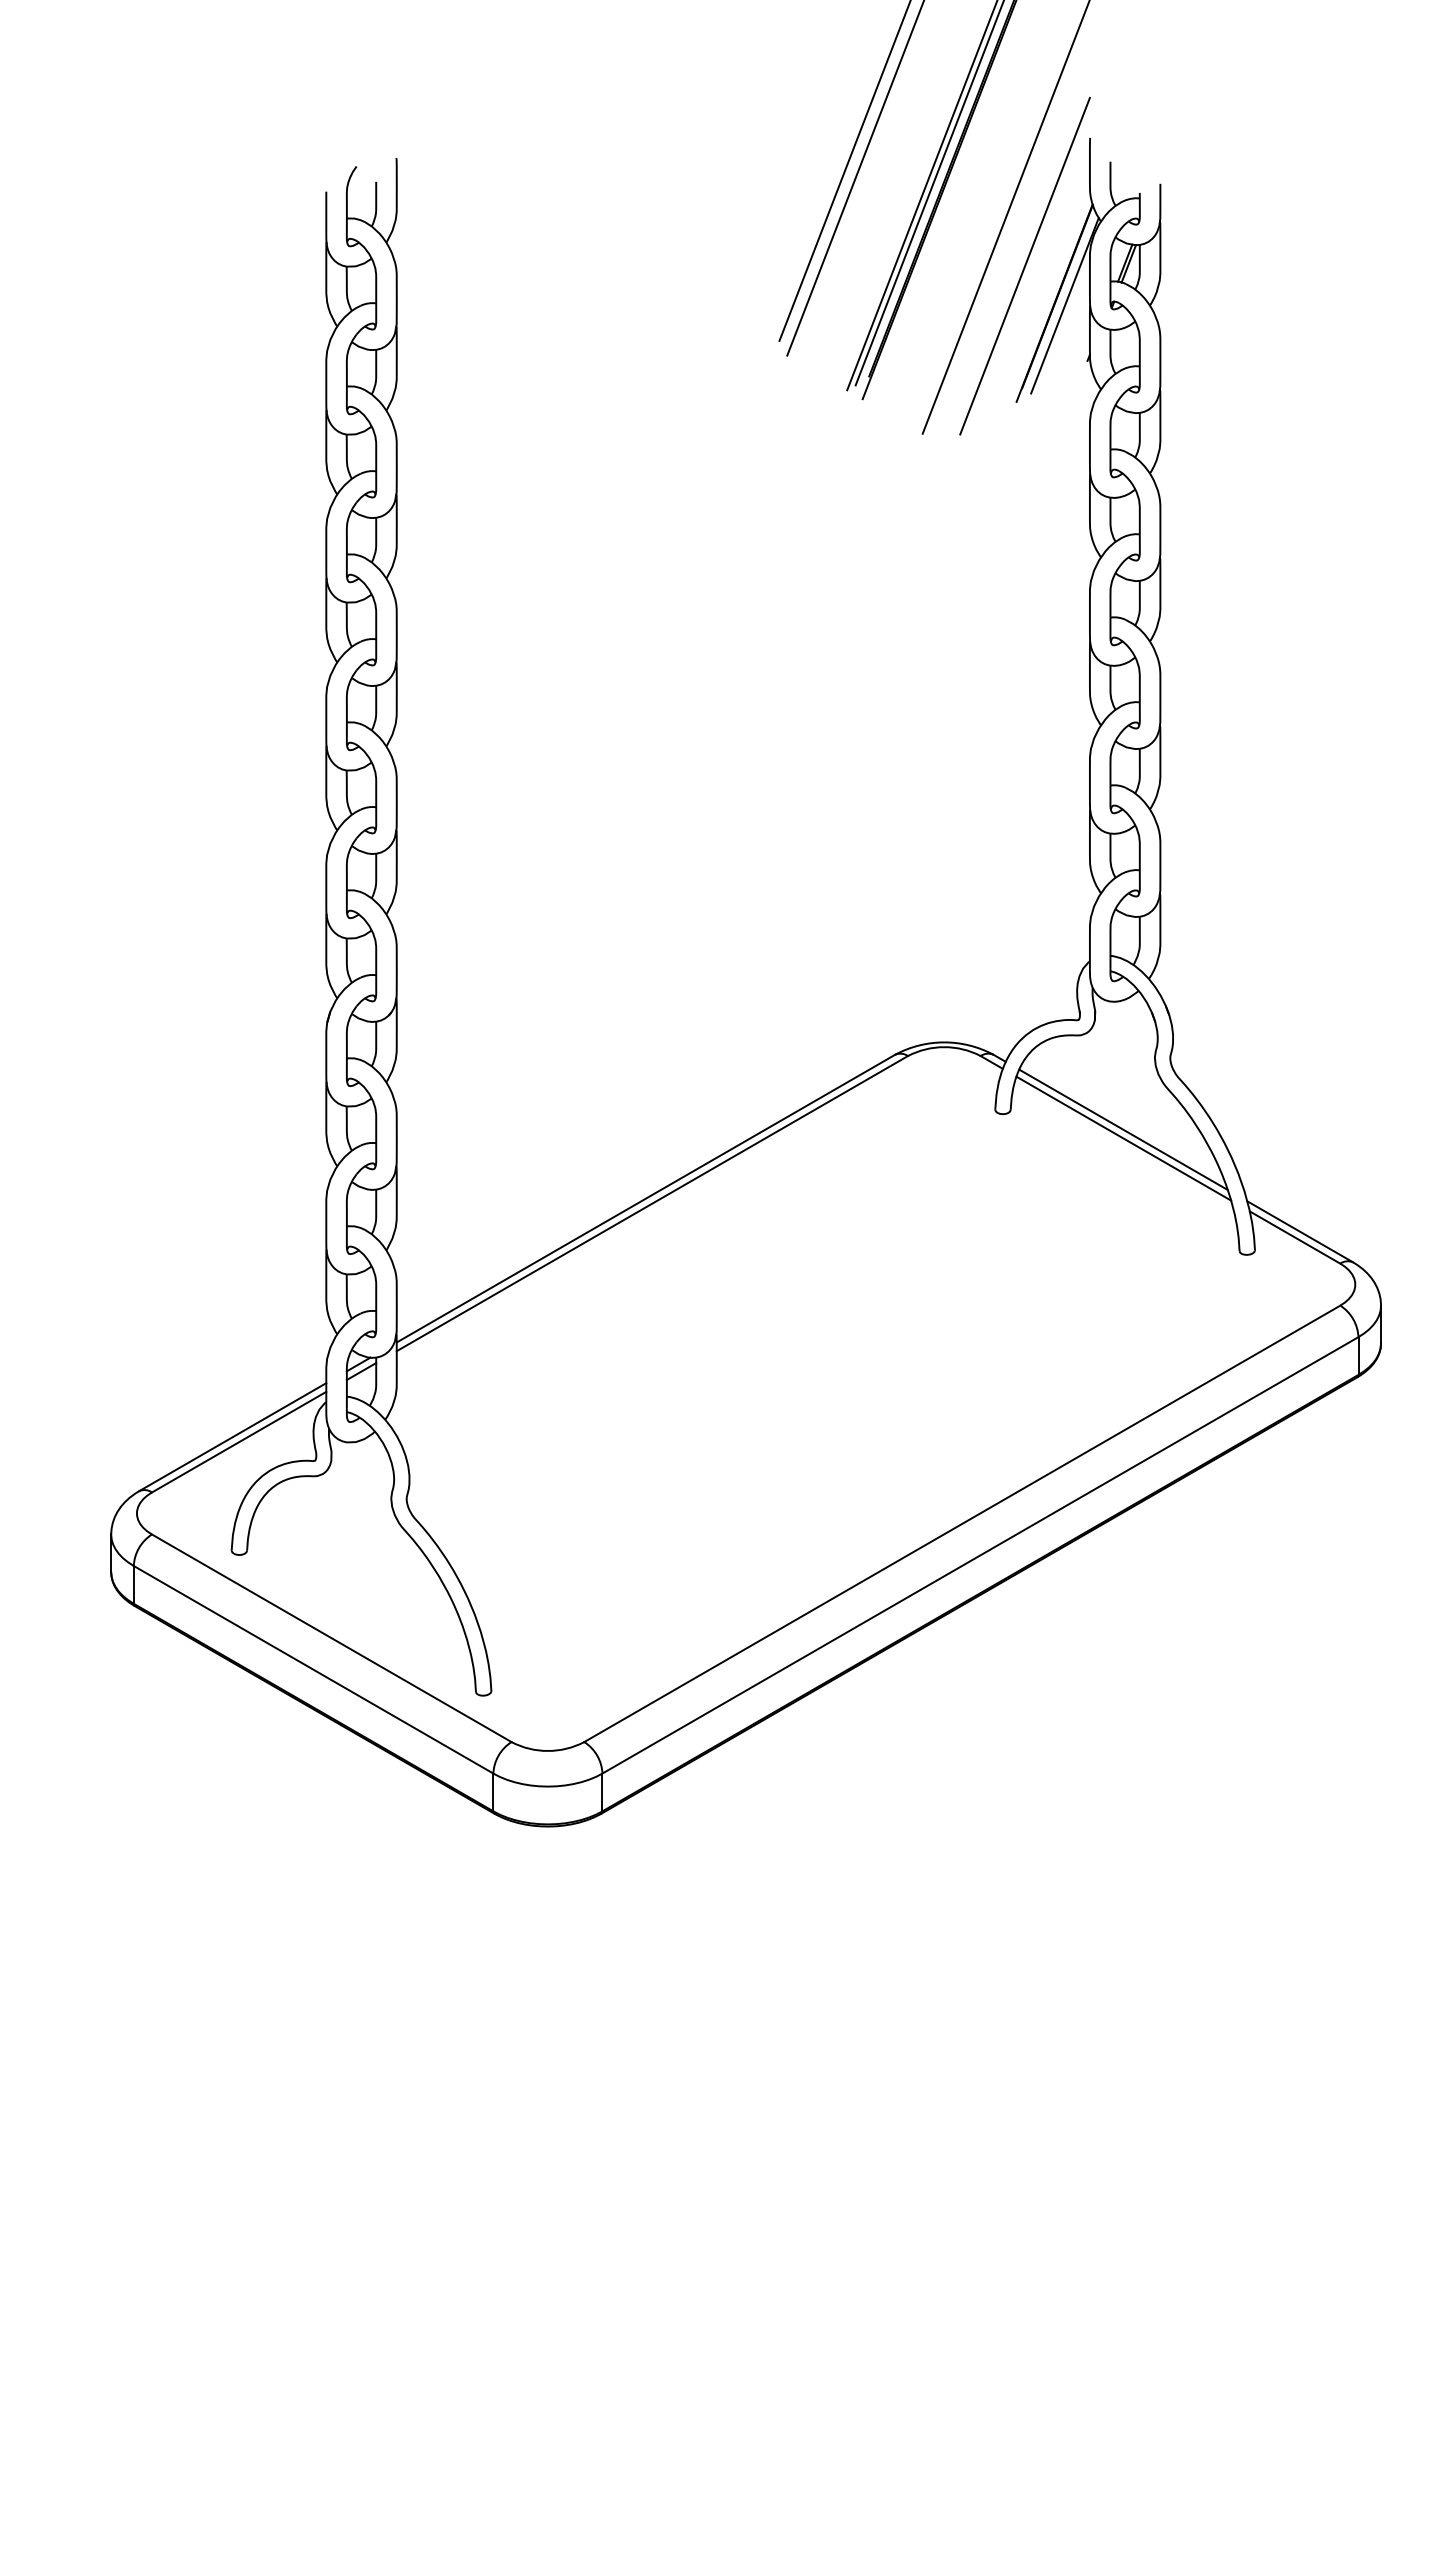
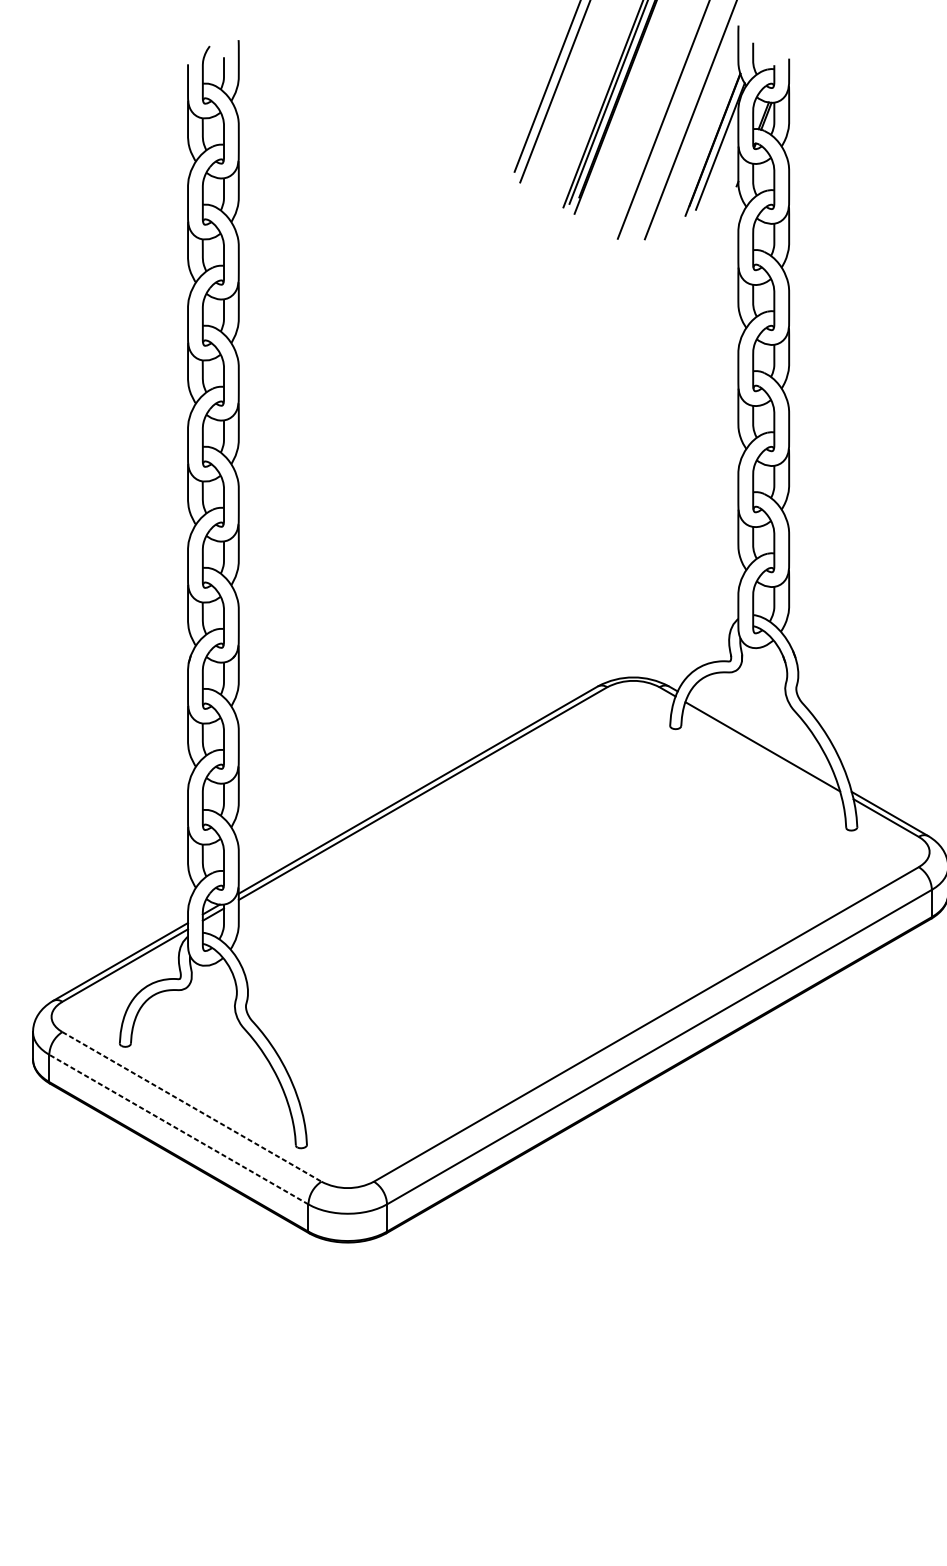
line: (1123, 1129) -> (762, 740), removed
line: (331, 1638) -> (191, 1107), solid -> dashed
line: (313, 1669) -> (178, 1129), solid -> dashed

